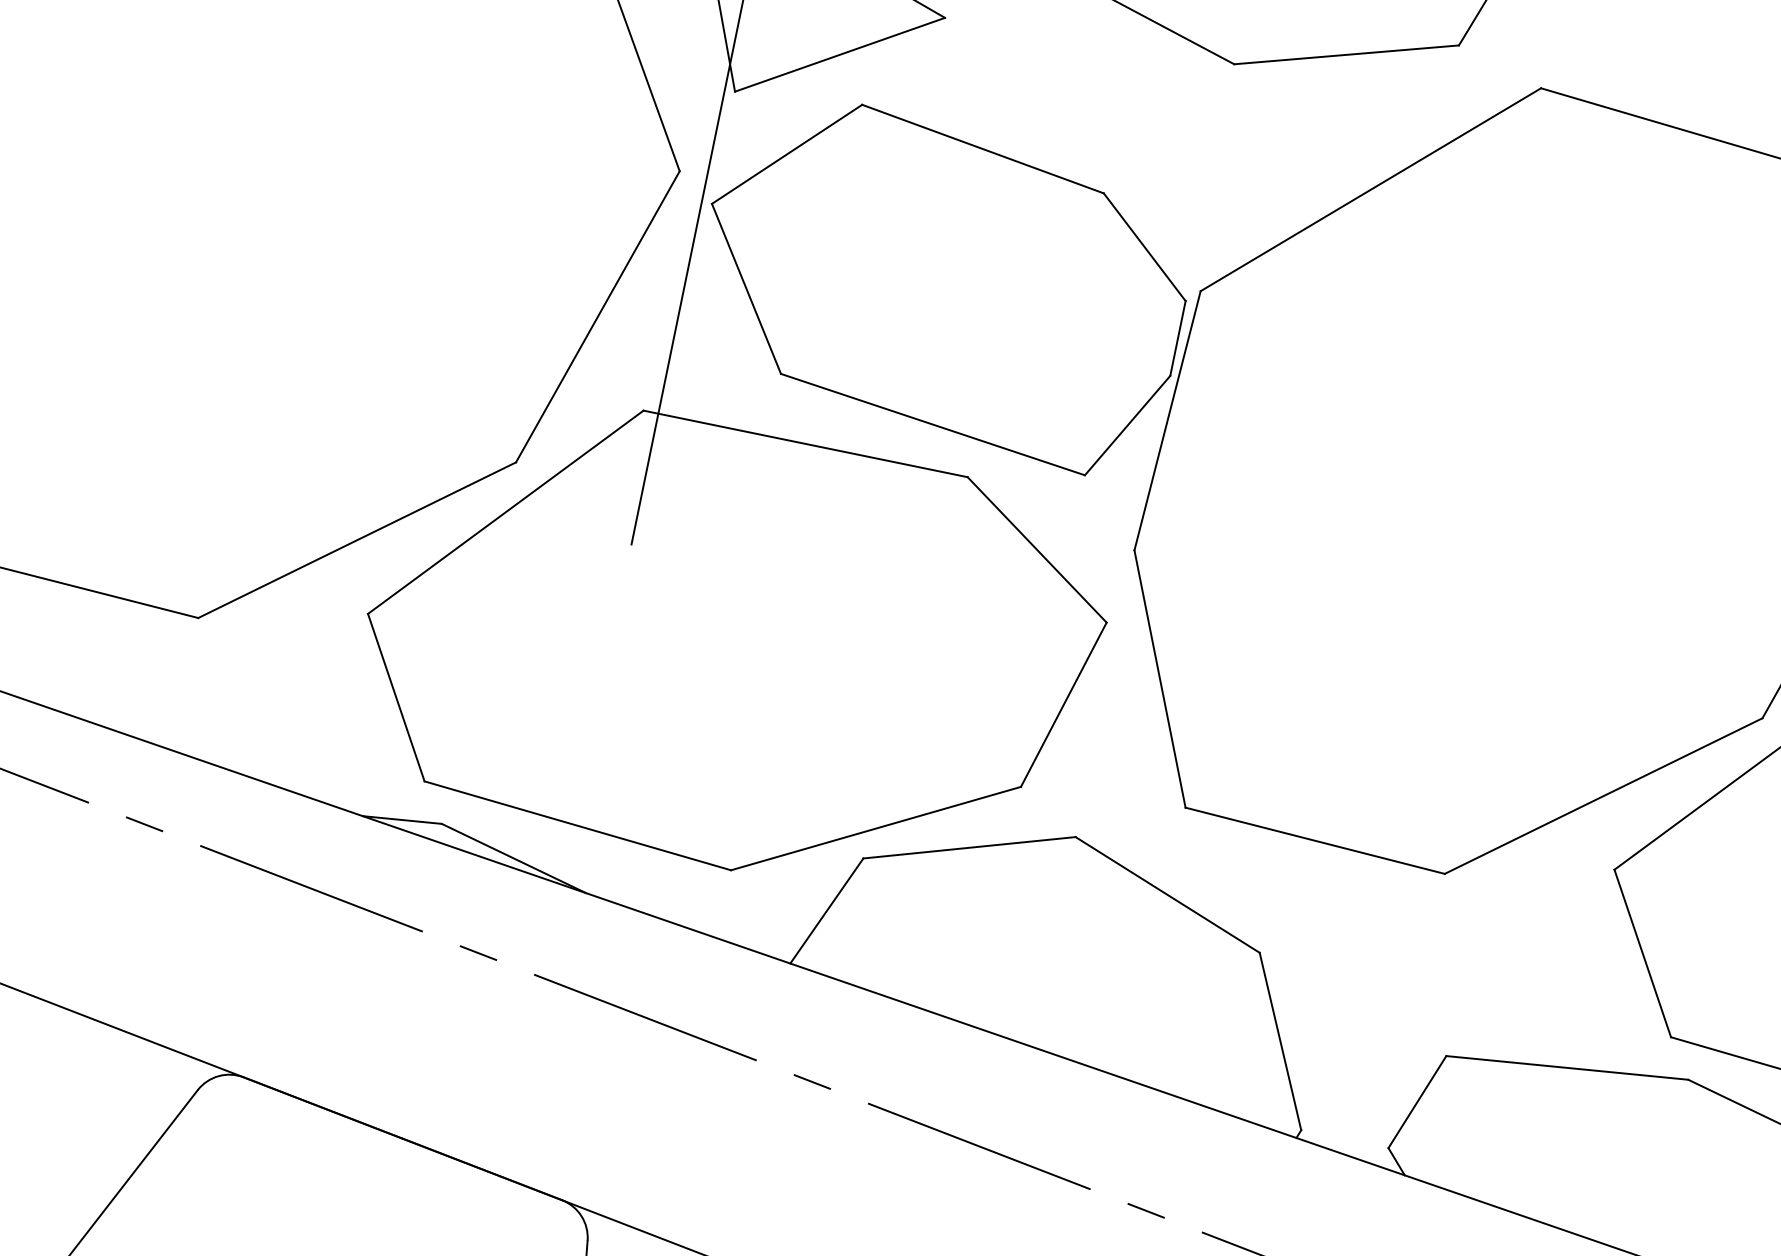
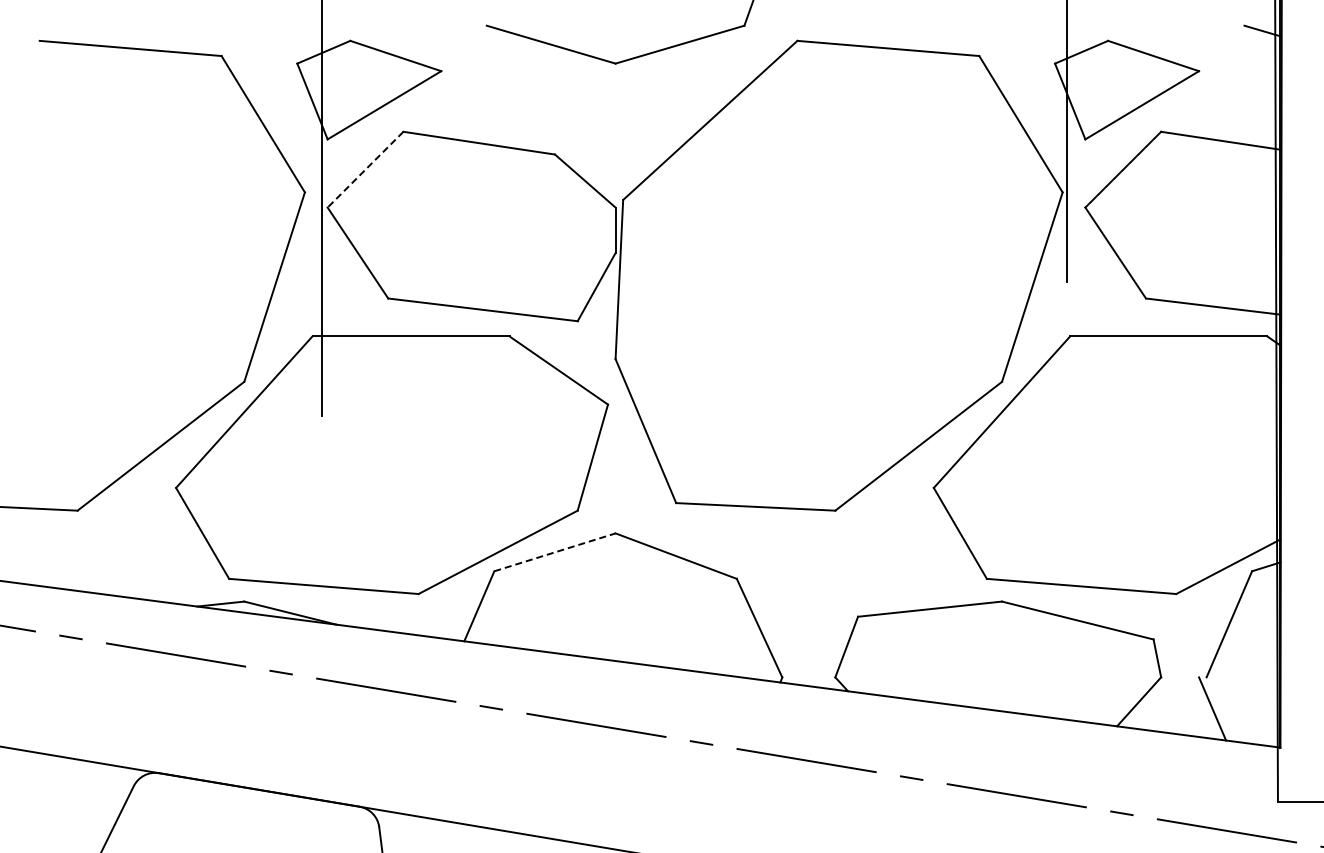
line: (787, 154) -> (365, 169), solid -> dashed
line: (968, 847) -> (554, 552), solid -> dashed

